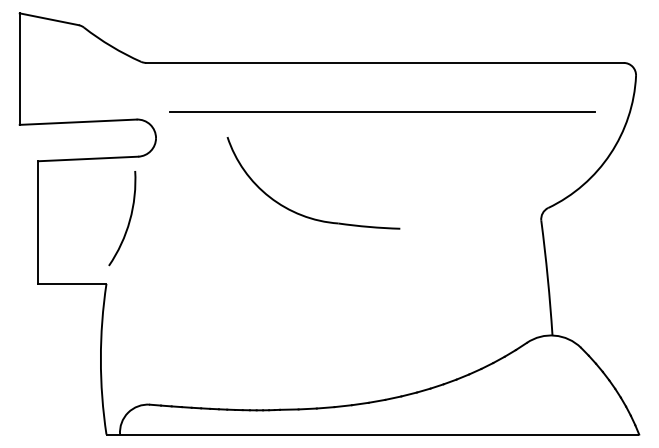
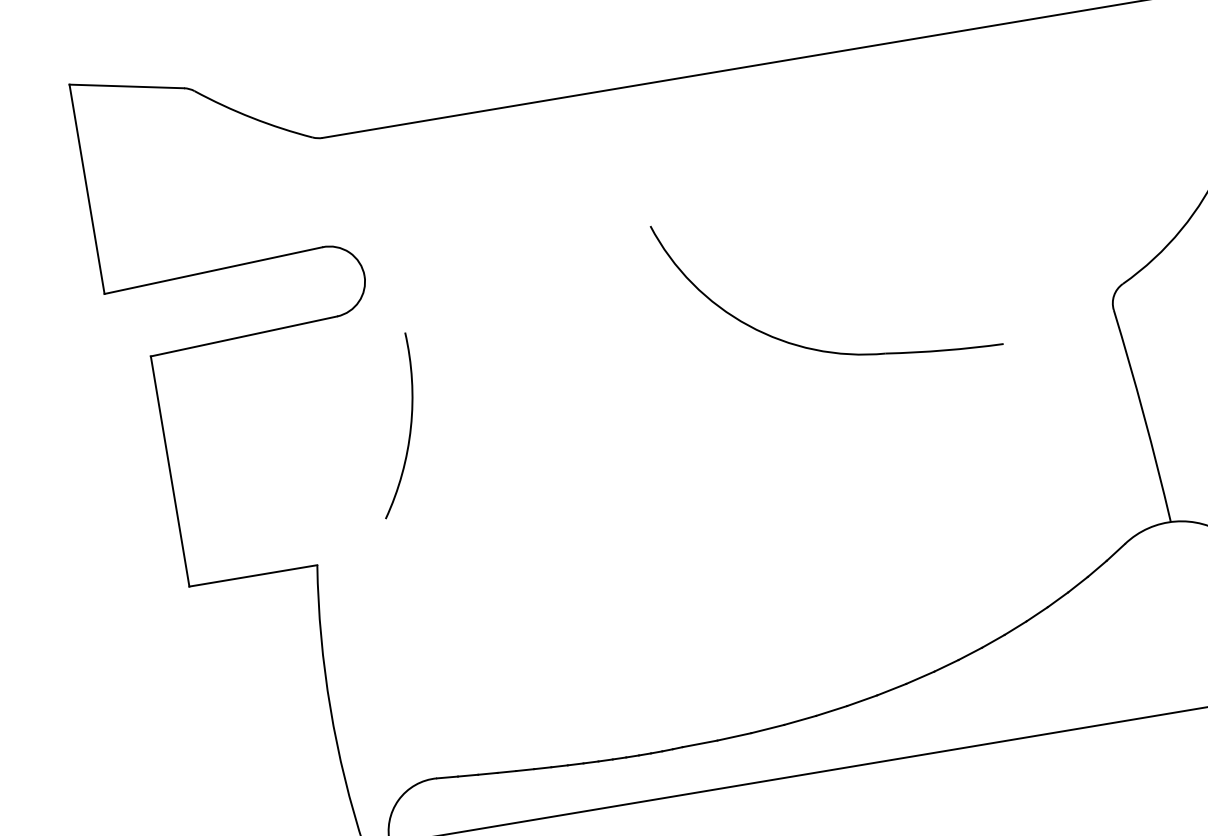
line: (381, 112) -> (779, 157), removed
part: (303, 214) -> (817, 347), moved
arc: (128, 221) -> (408, 429), moved

